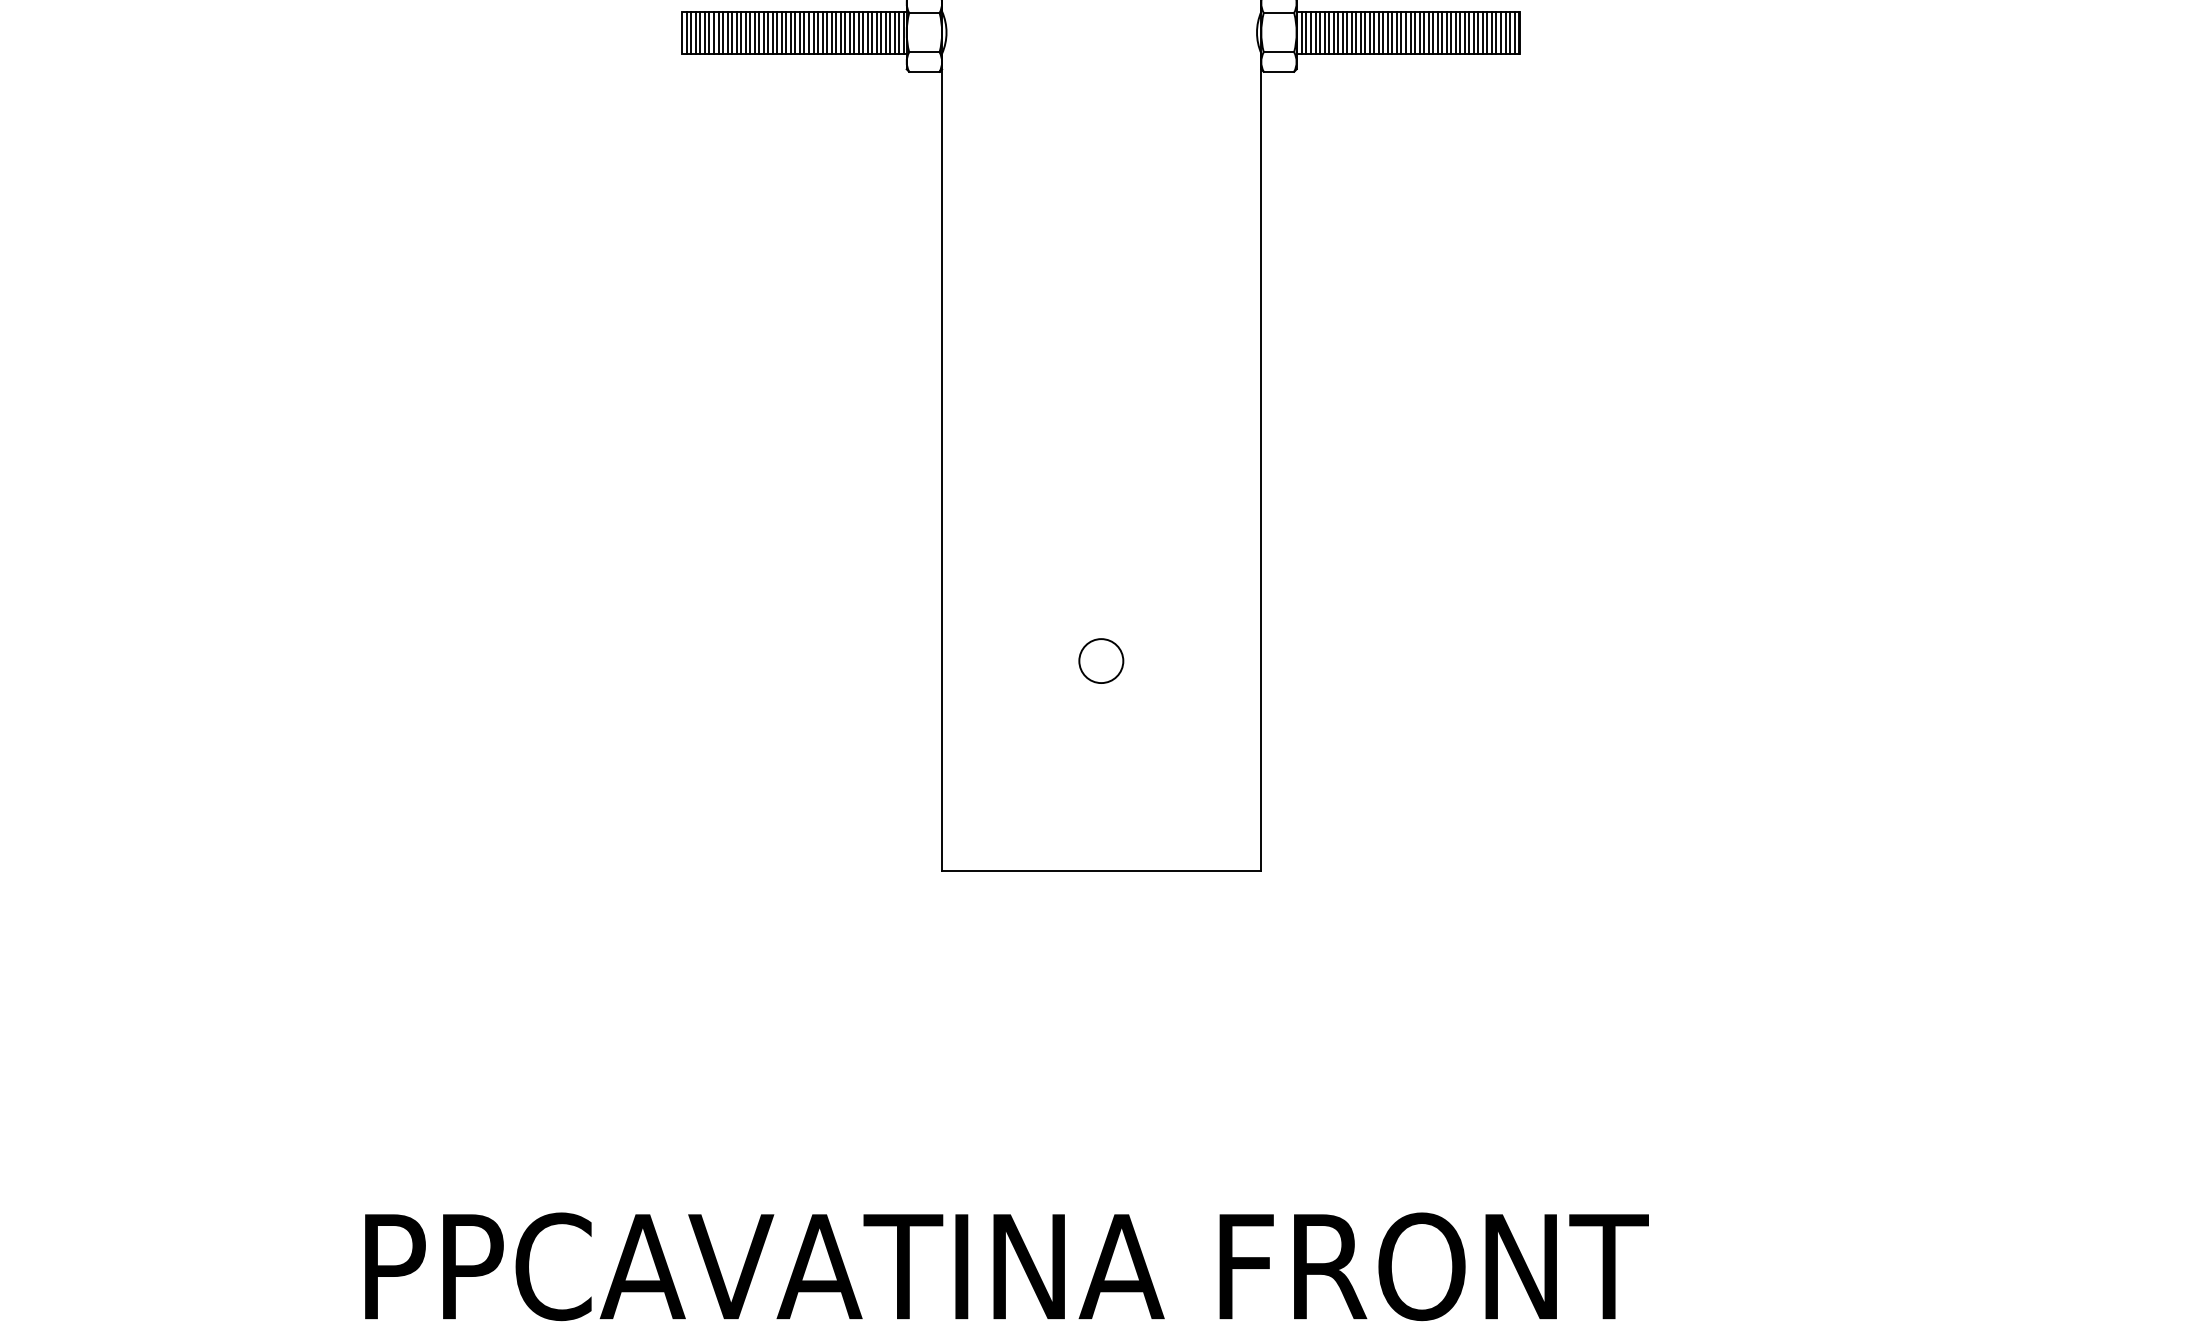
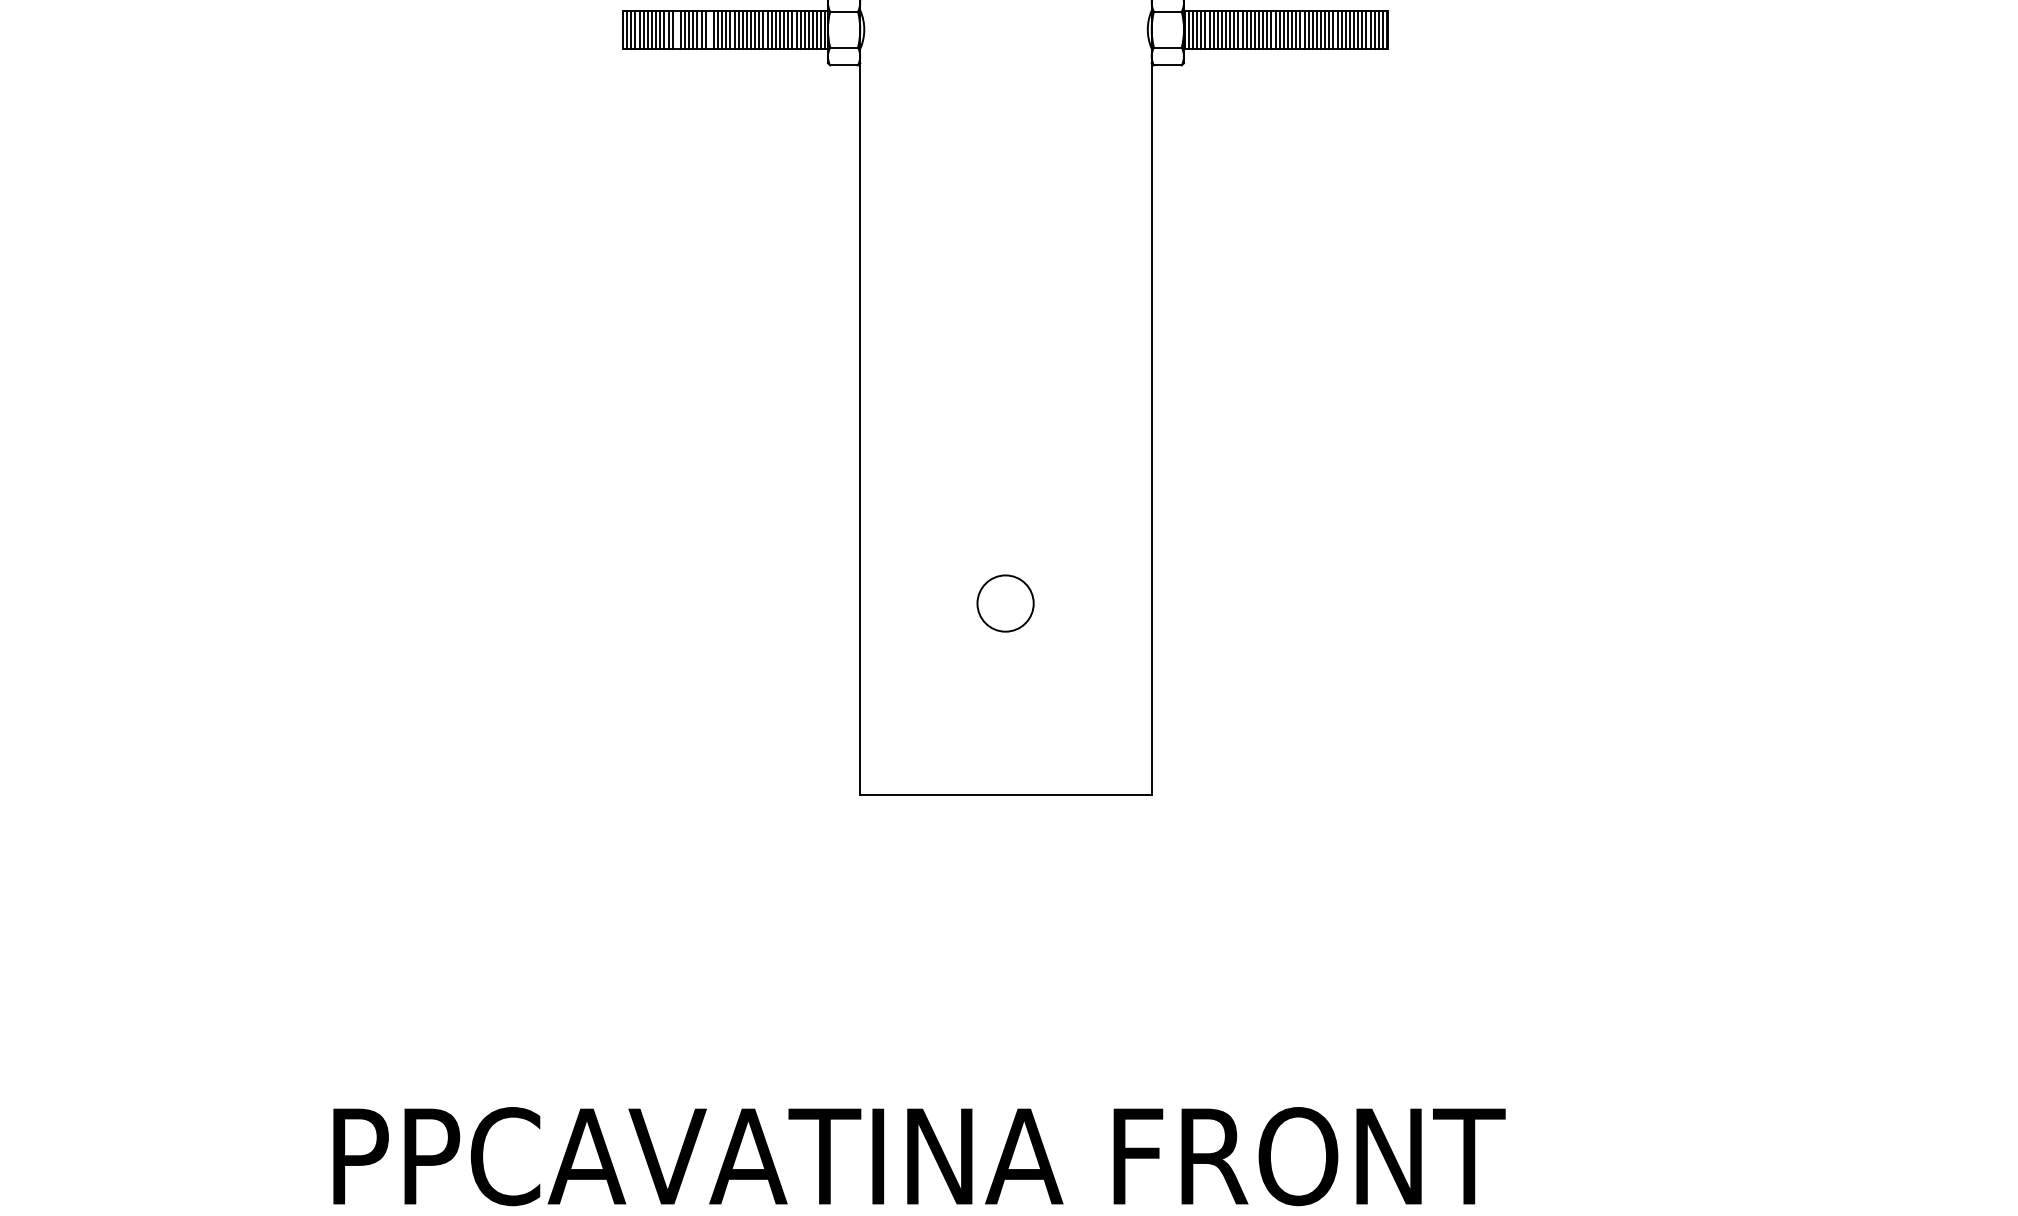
line: (741, 32) -> (677, 29), removed
line: (777, 32) -> (709, 29), removed
circle: (1101, 660) -> (1005, 602), size x1.4

